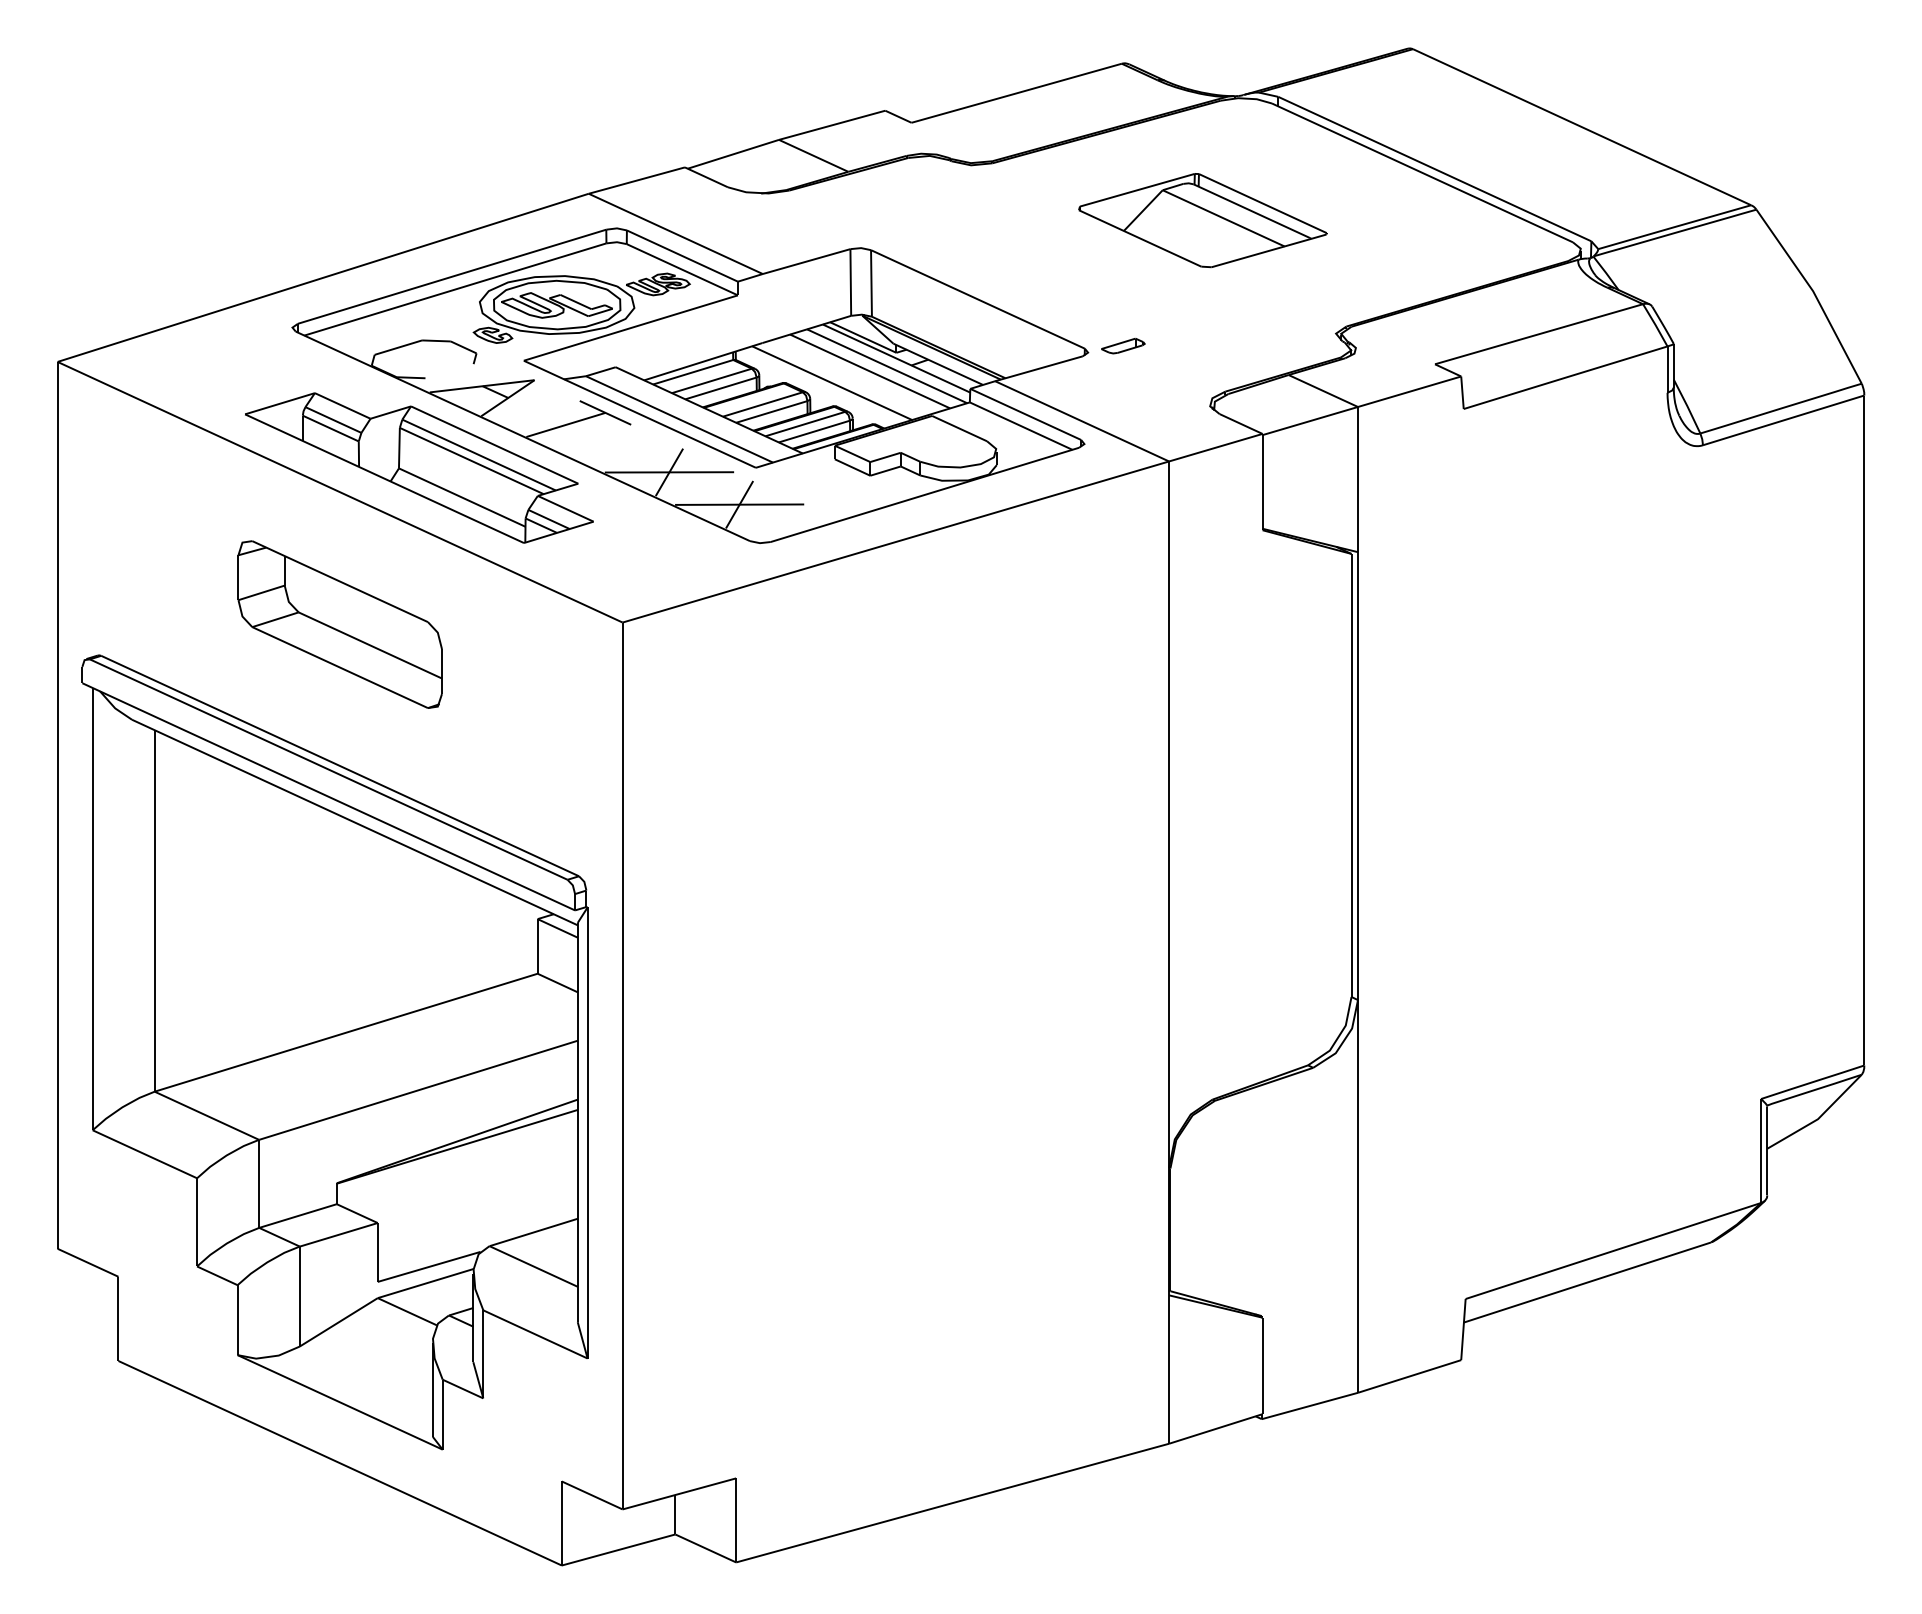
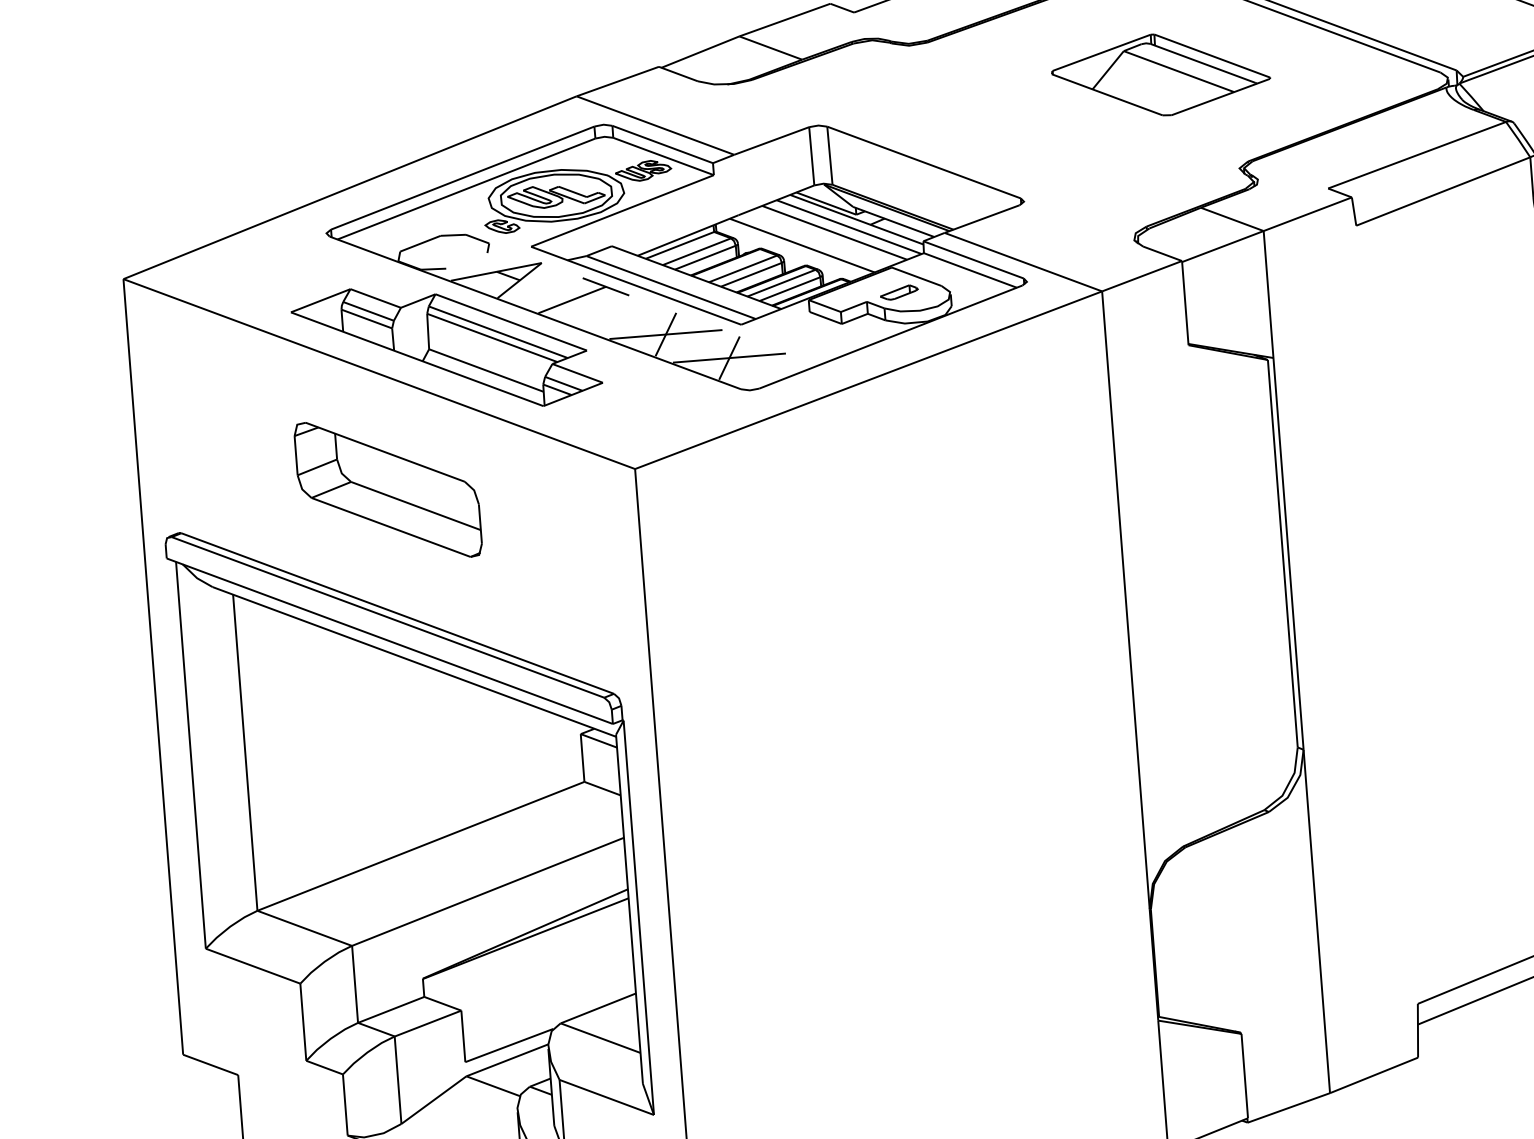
part: (1202, 220) -> (1160, 74), moved
part: (1123, 346) -> (899, 292), moved

